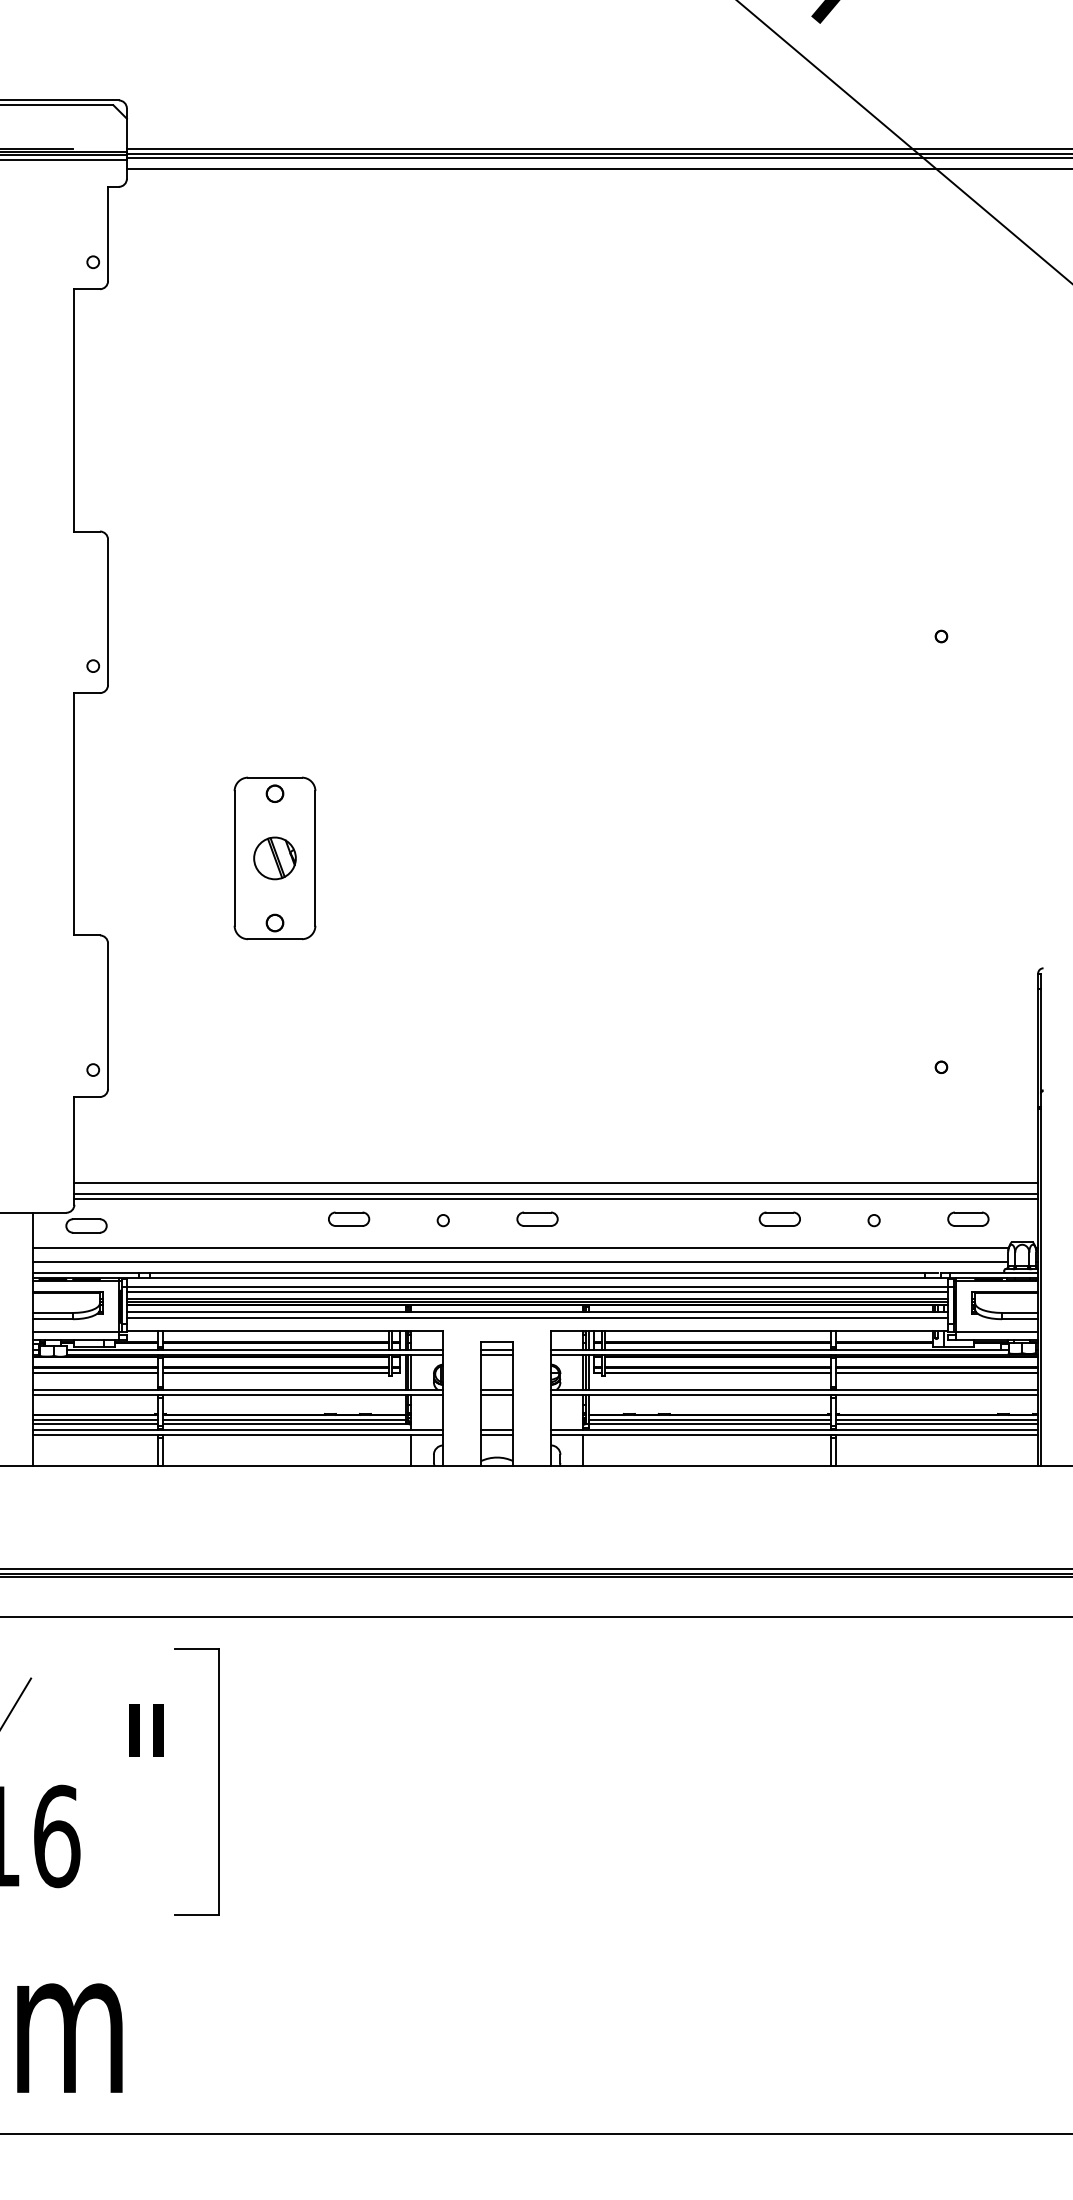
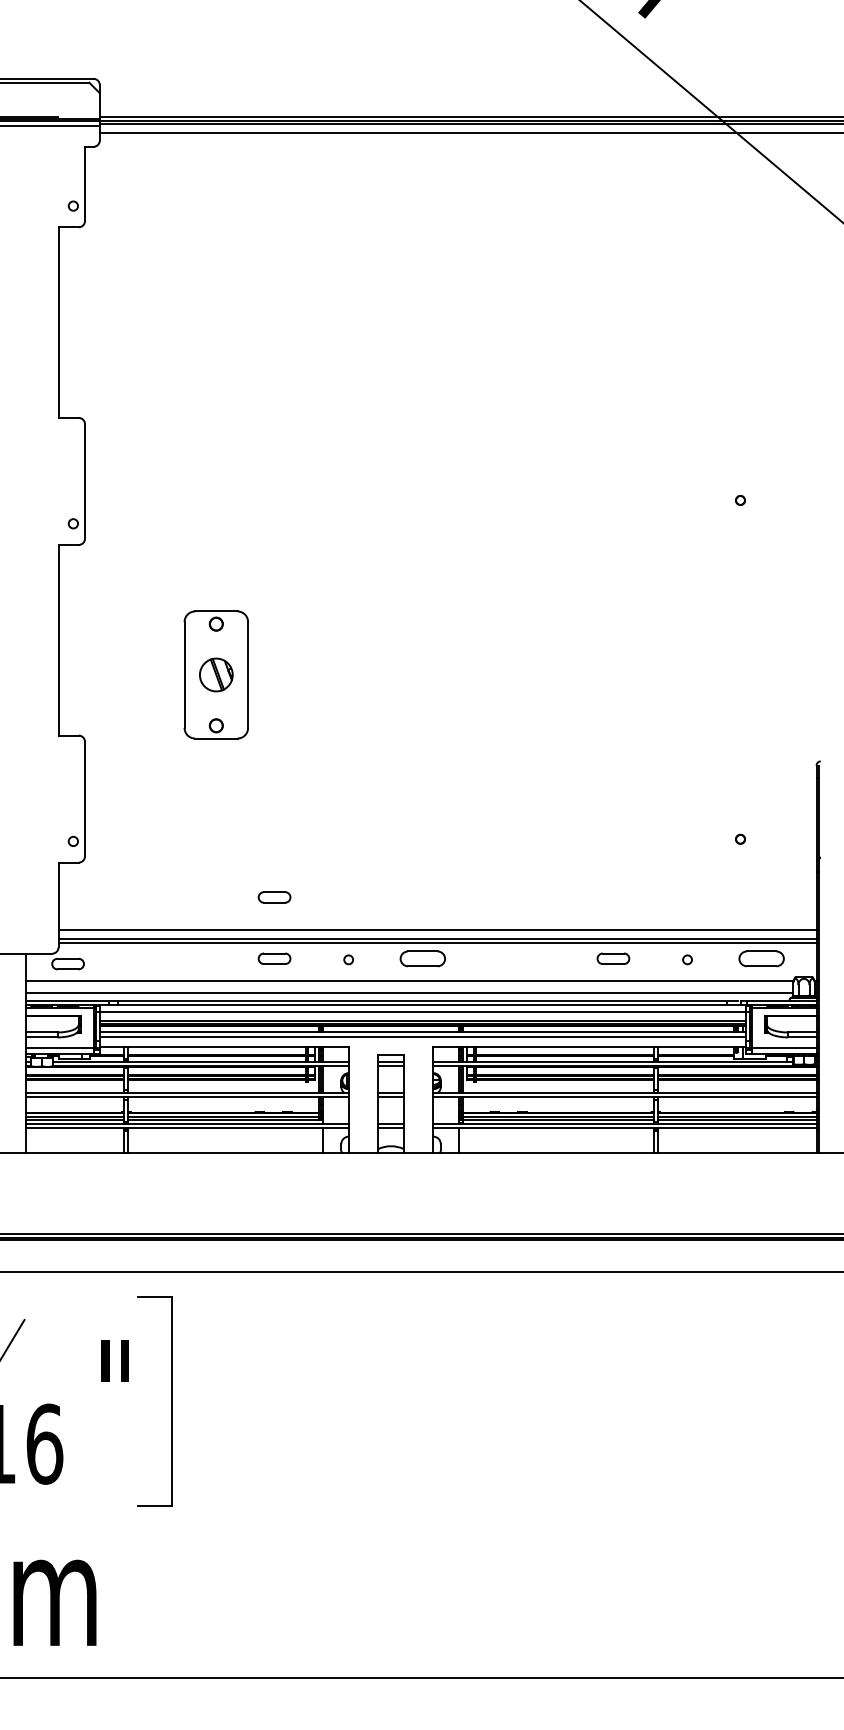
part: (349, 1140) -> (274, 896), added
part: (537, 1218) -> (422, 958), size x1.4
part: (968, 1218) -> (761, 958), size x1.4
line: (537, 1291) -> (422, 1015), removed

